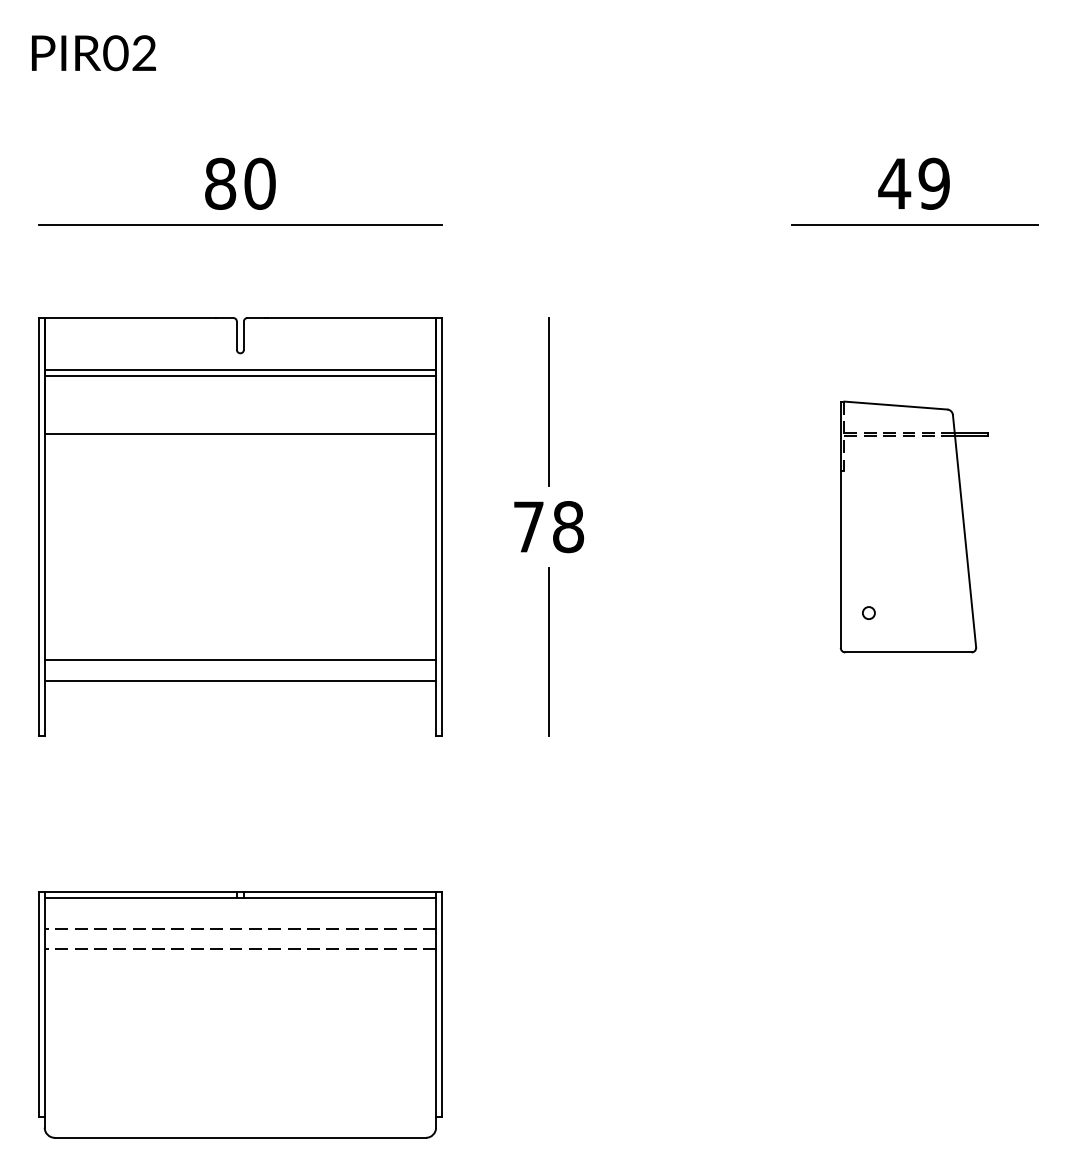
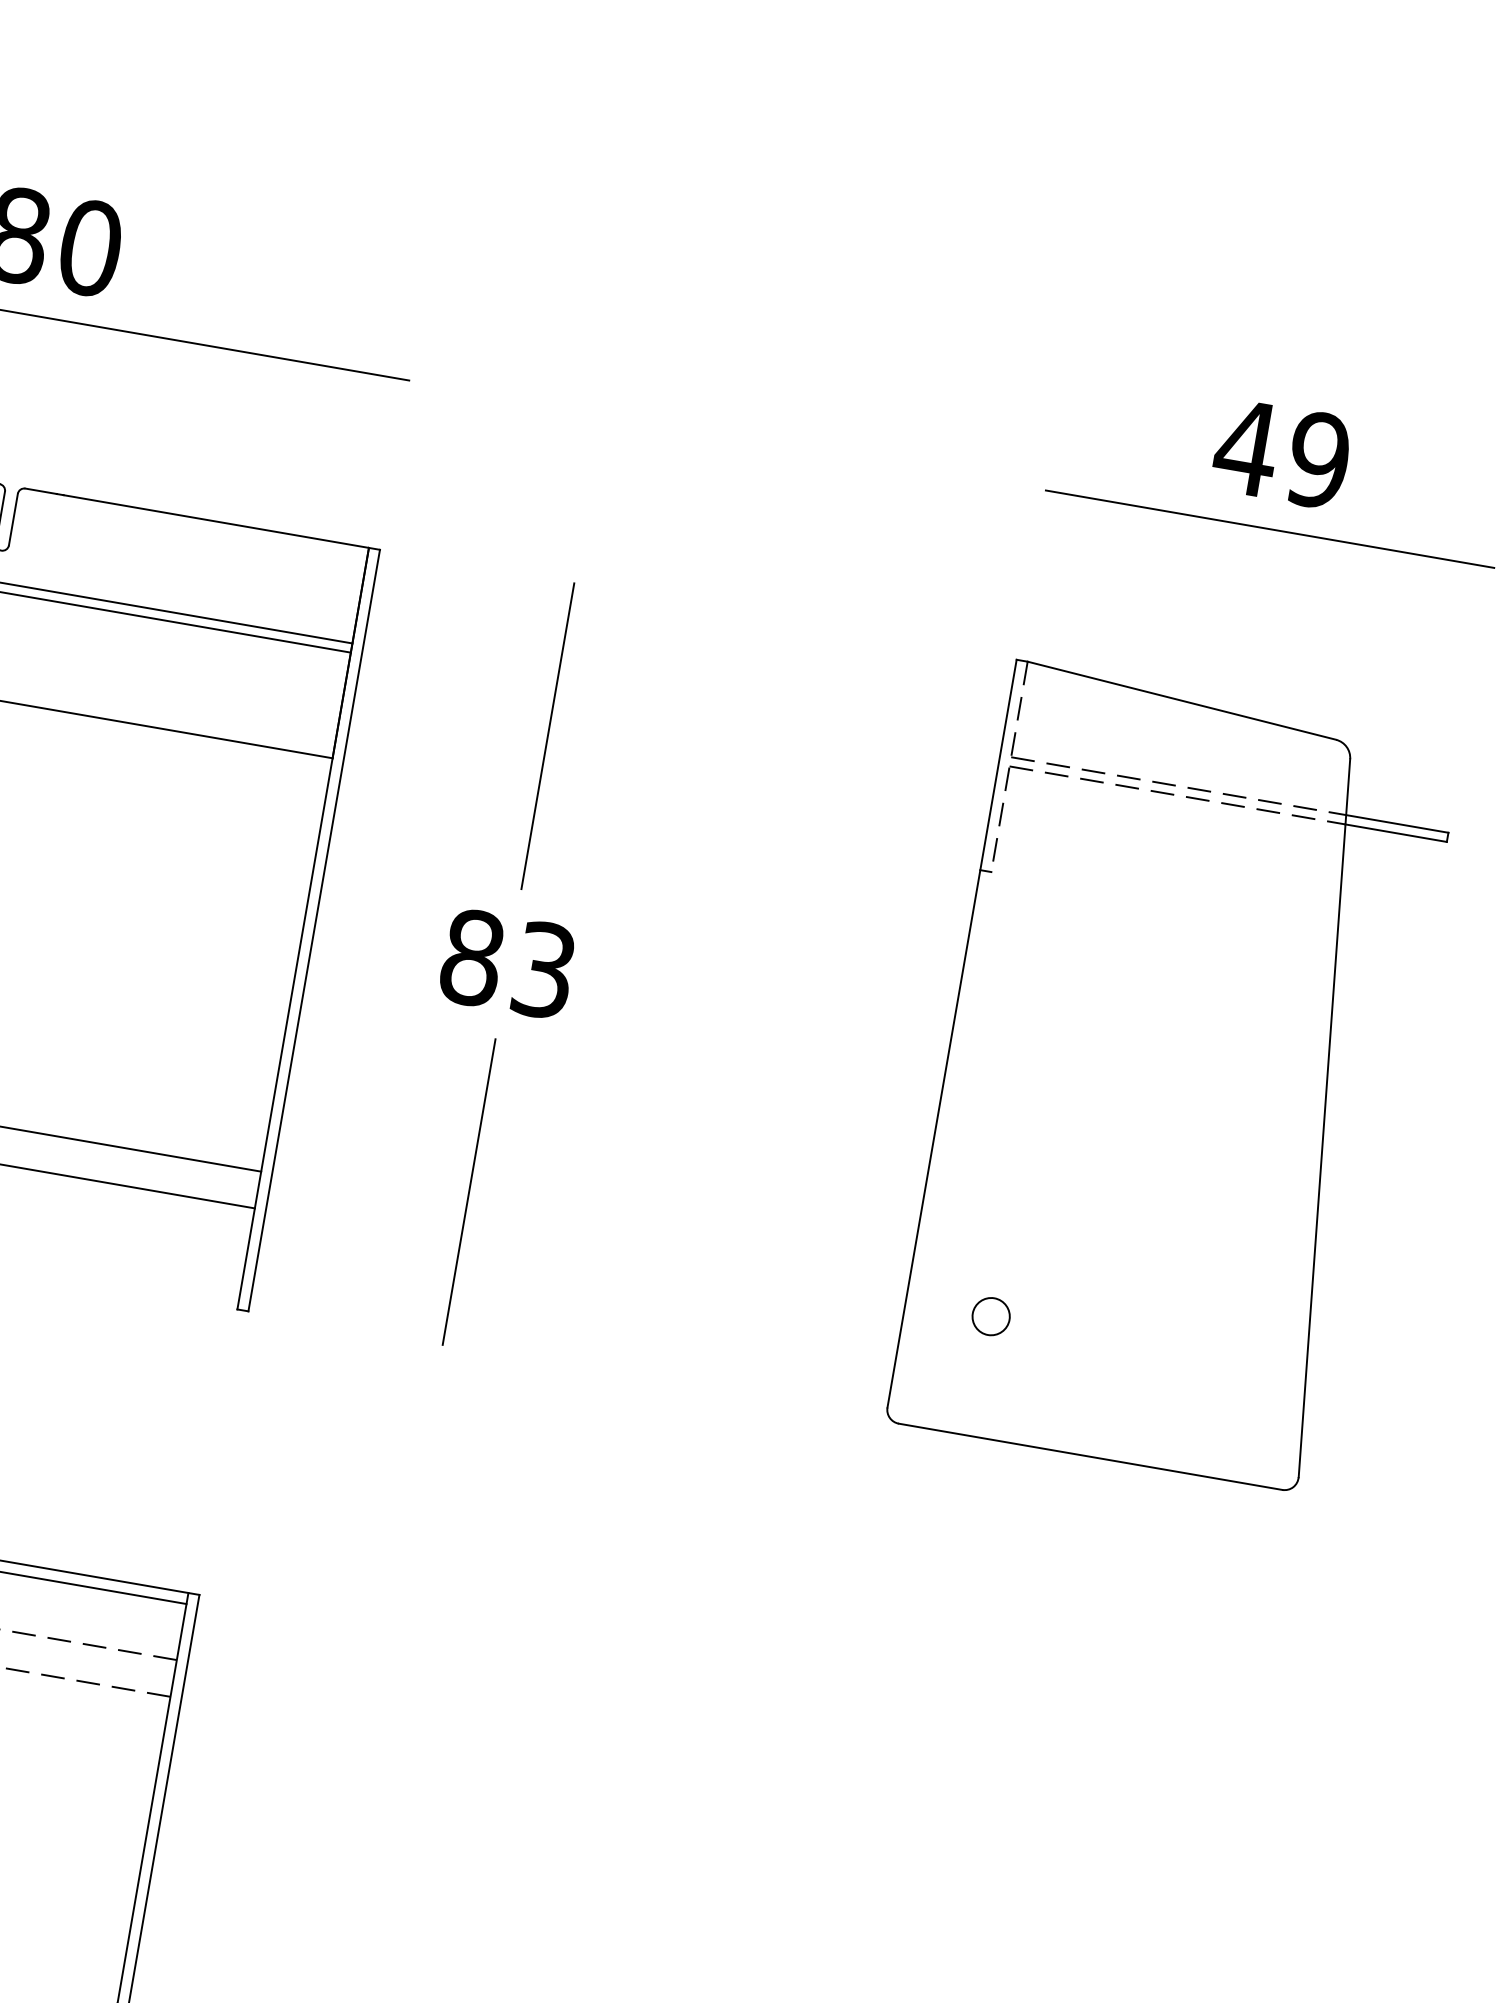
part: (914, 526) -> (1174, 1078), size x1.67
text: (548, 527) -> (507, 964), 78 -> 83

